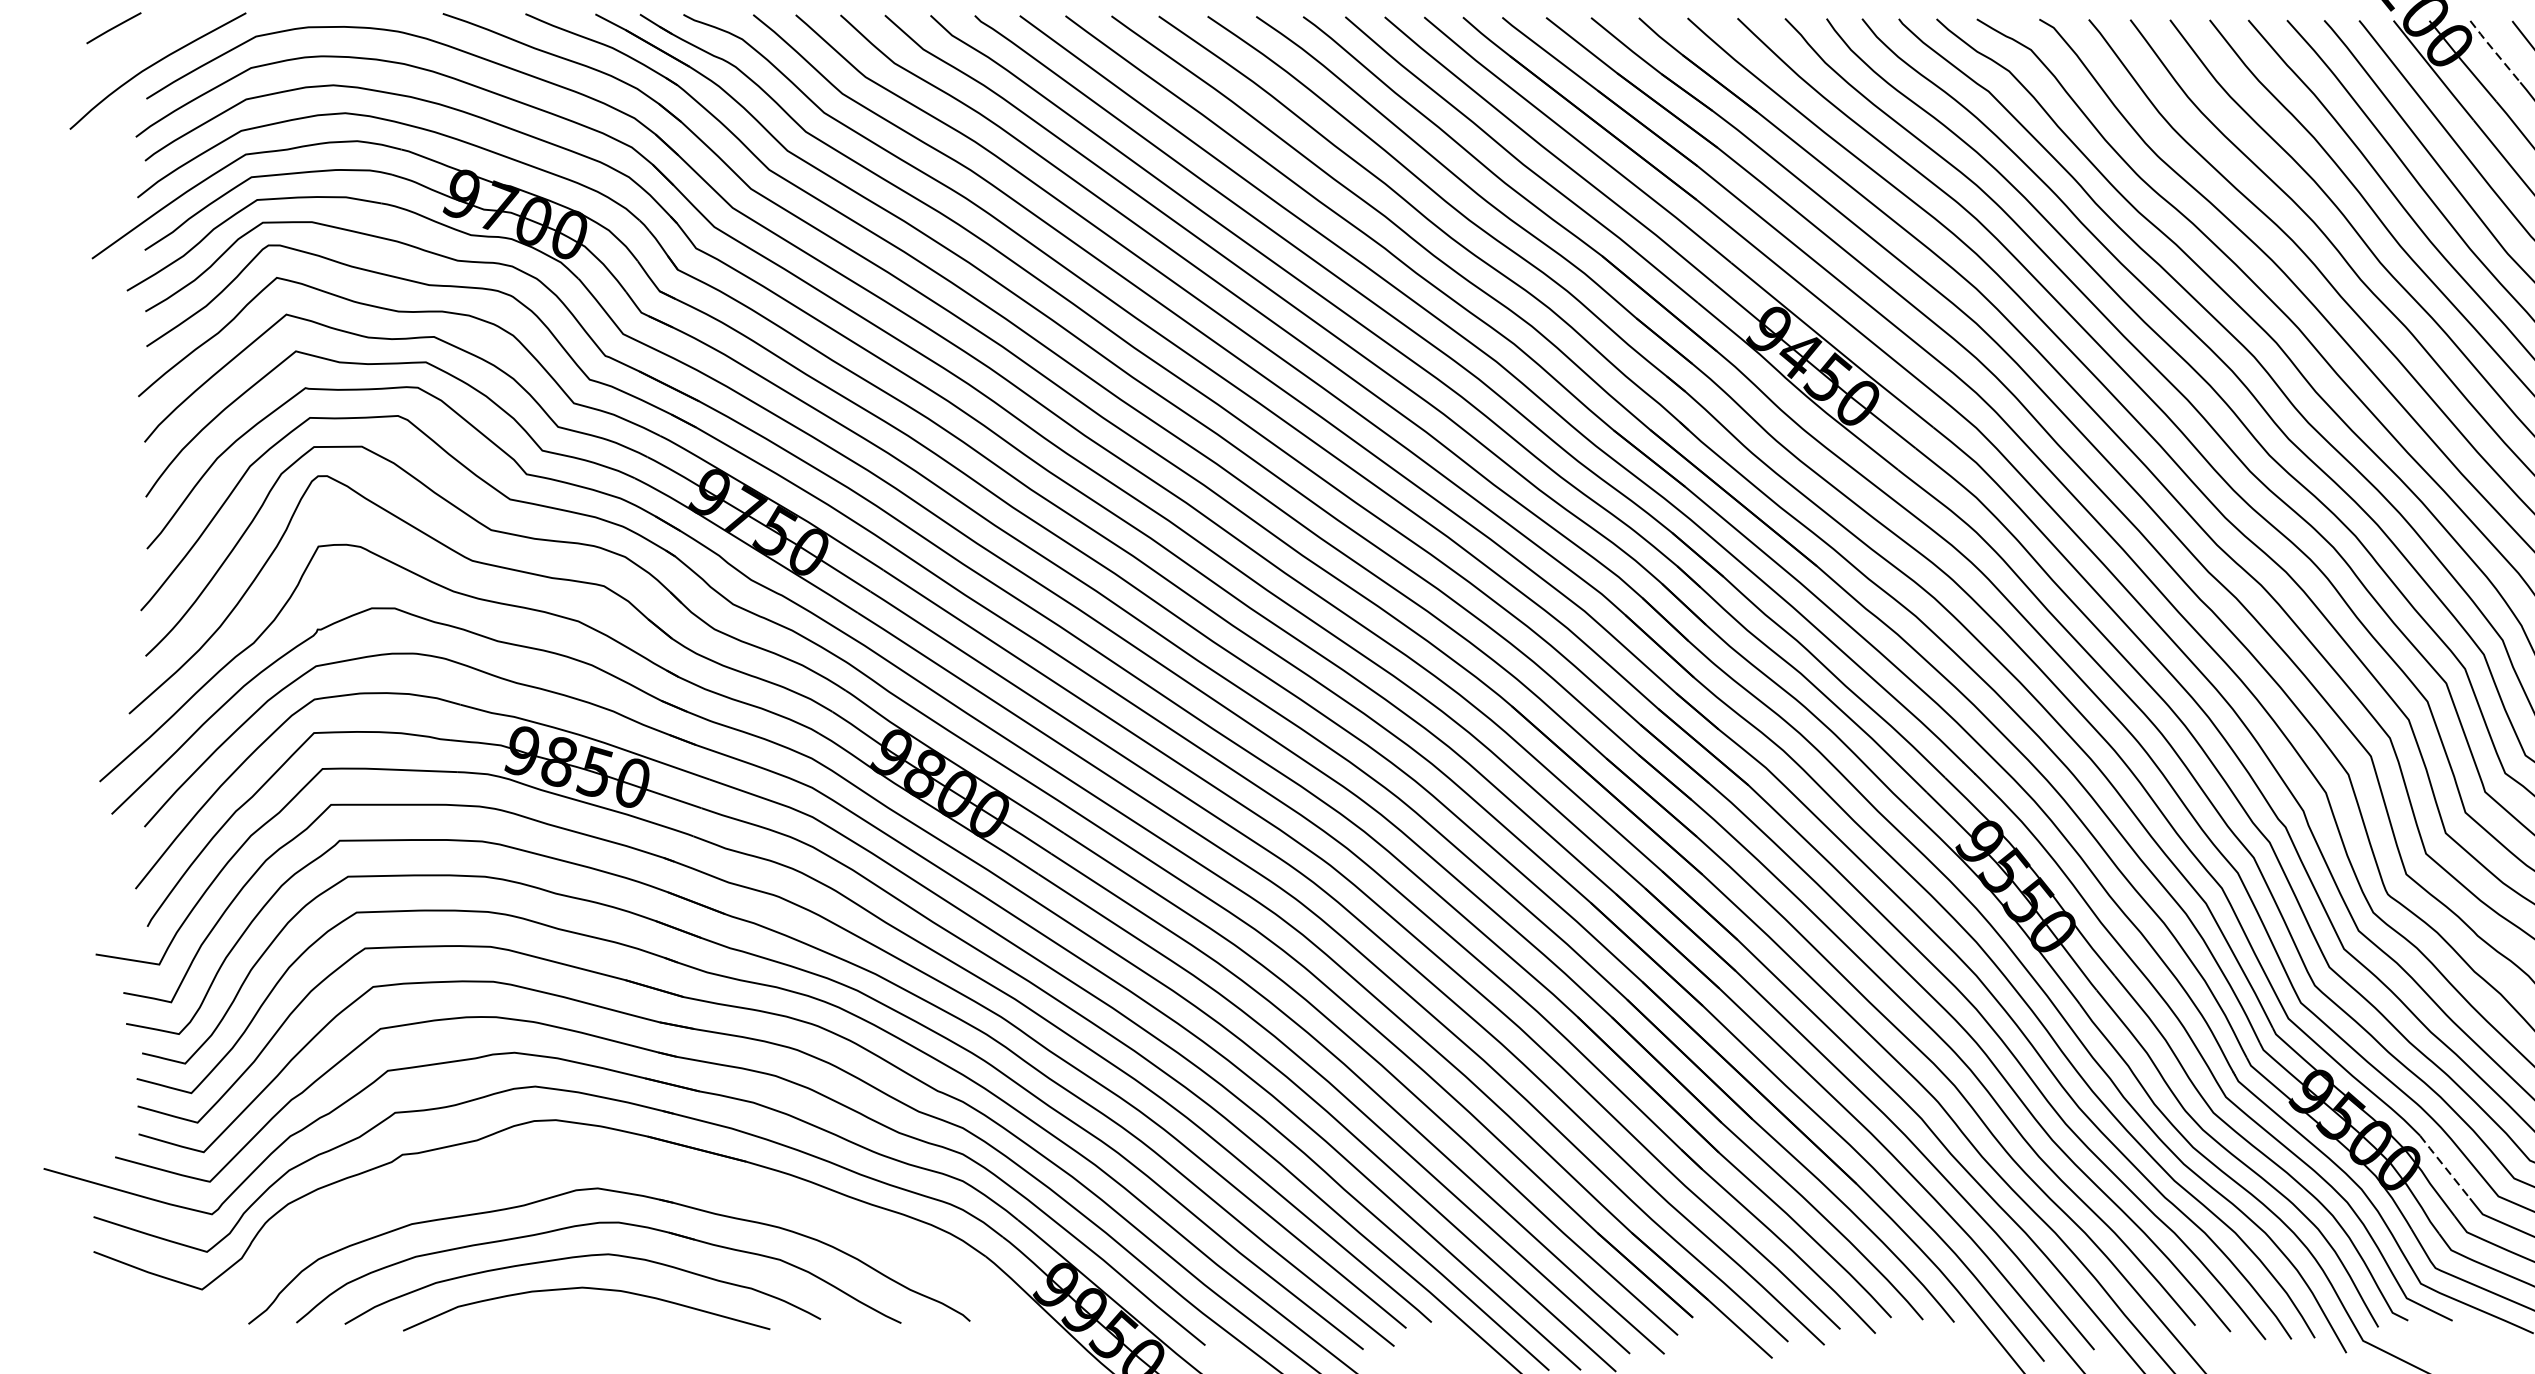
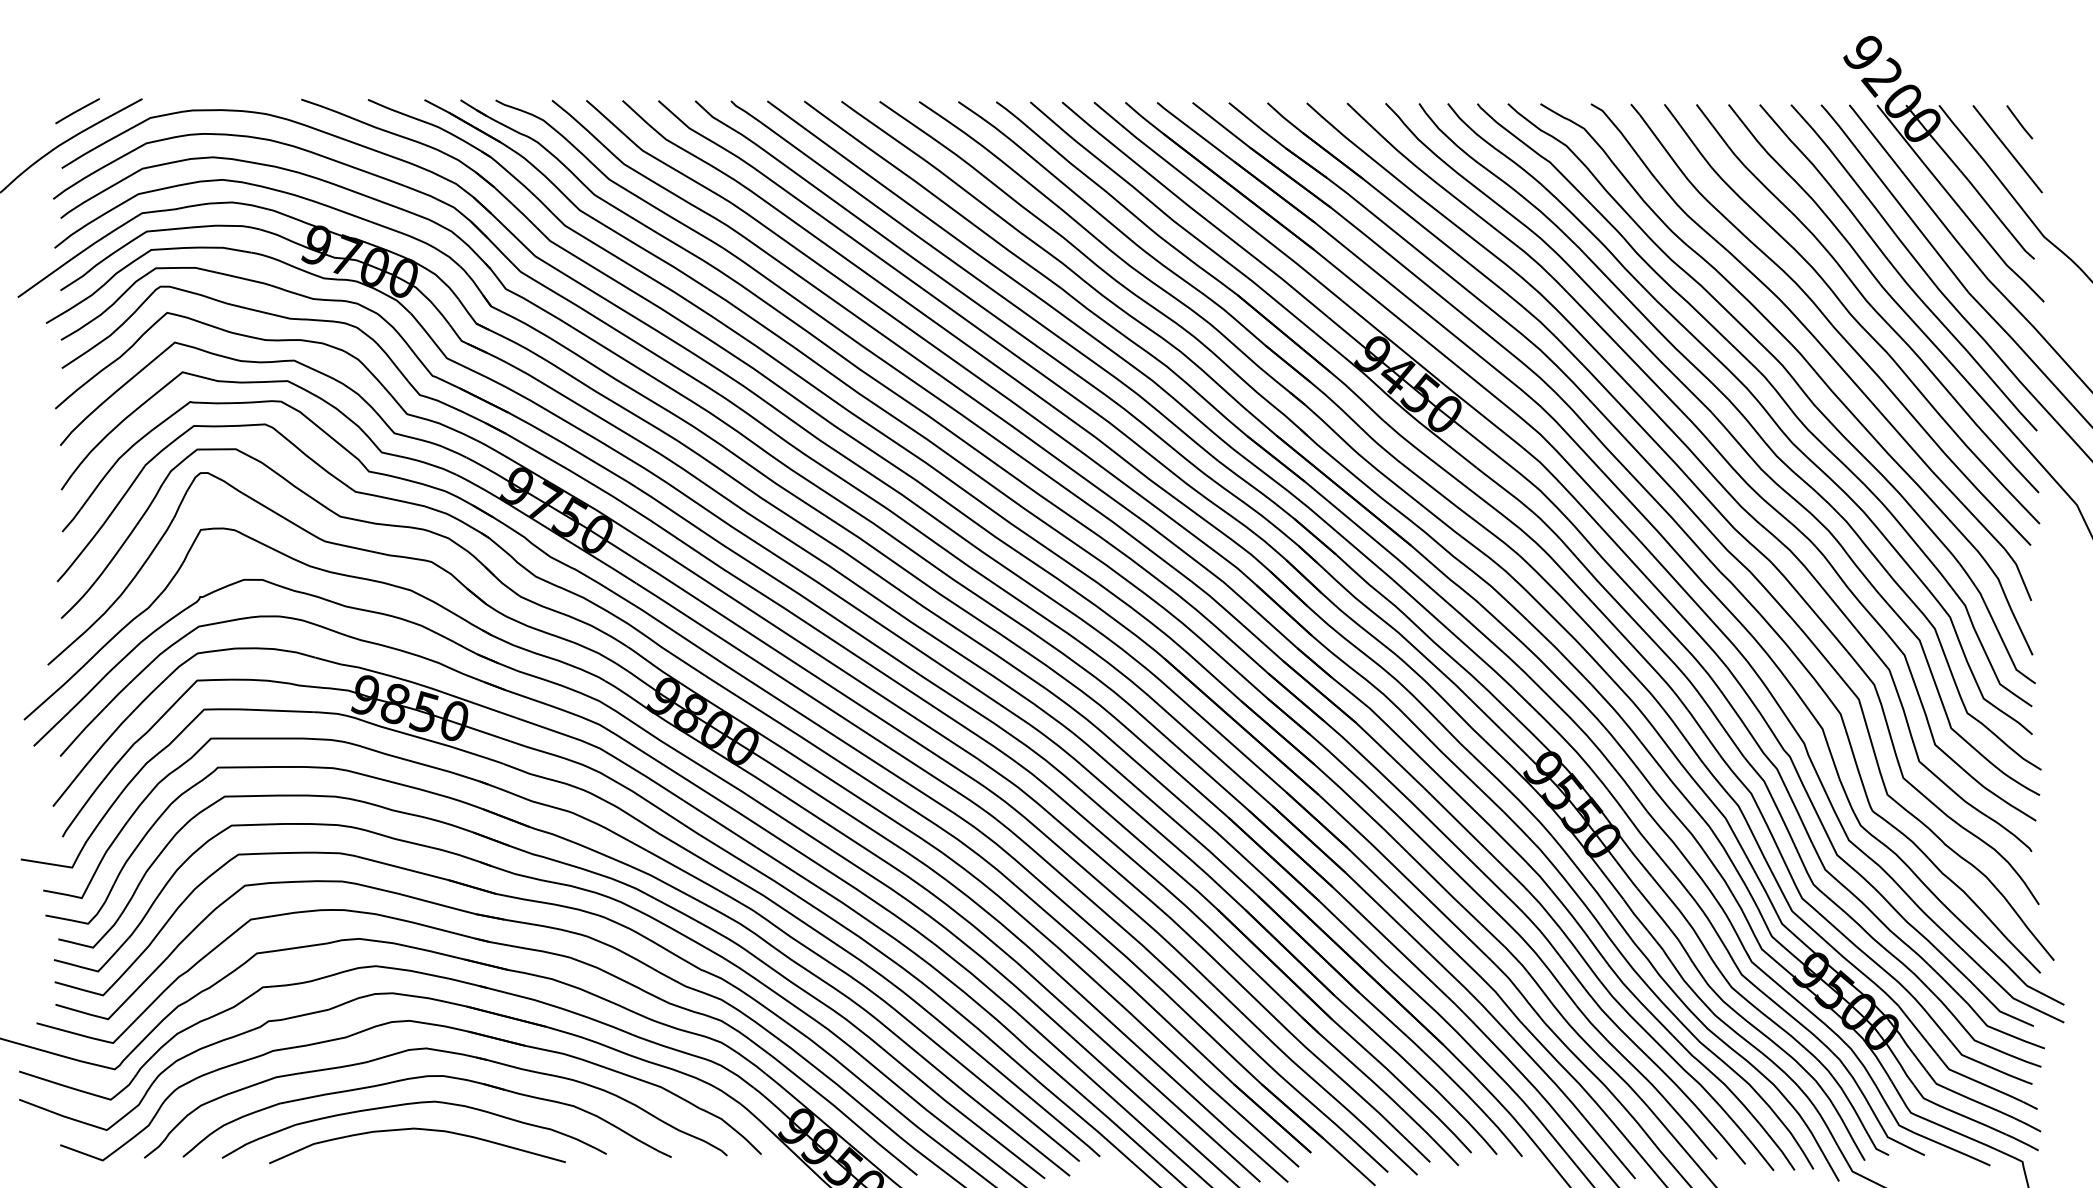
line: (113, 28) -> (77, 111), moved
line: (2494, 50) -> (1958, 129), dashed -> solid
part: (595, 1158) -> (424, 1024), added
line: (2444, 1166) -> (1918, 1030), dashed -> solid

